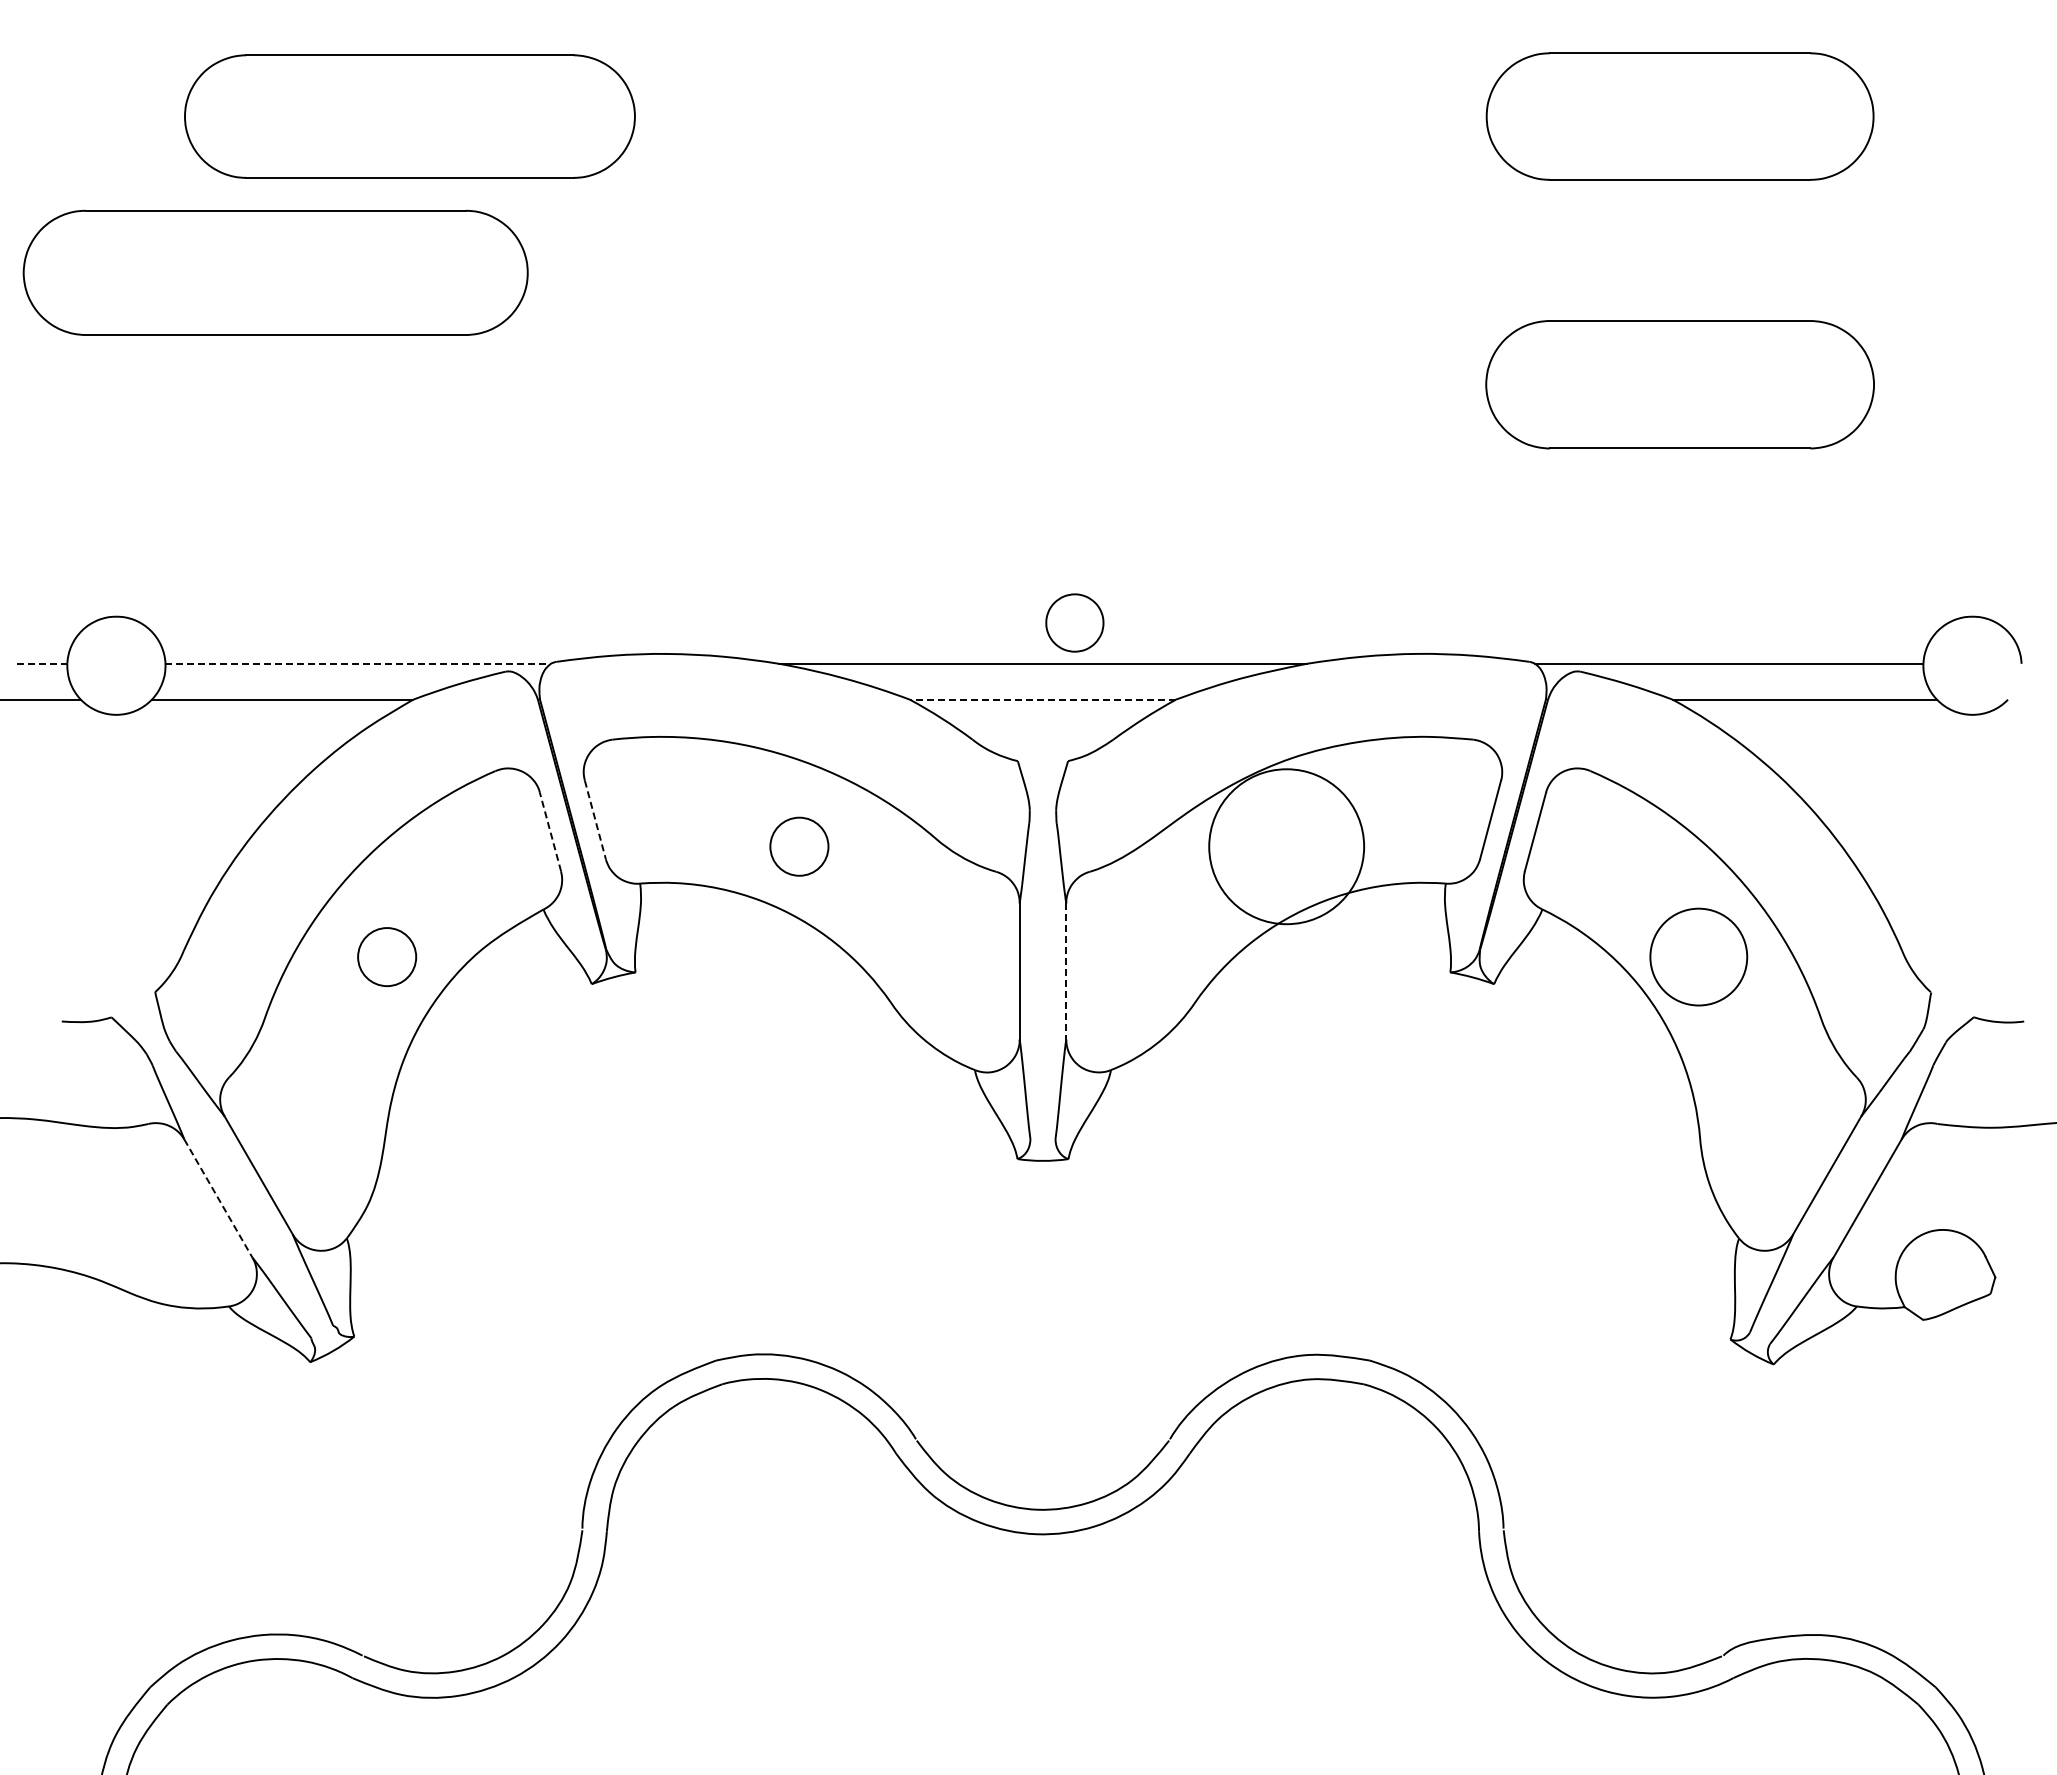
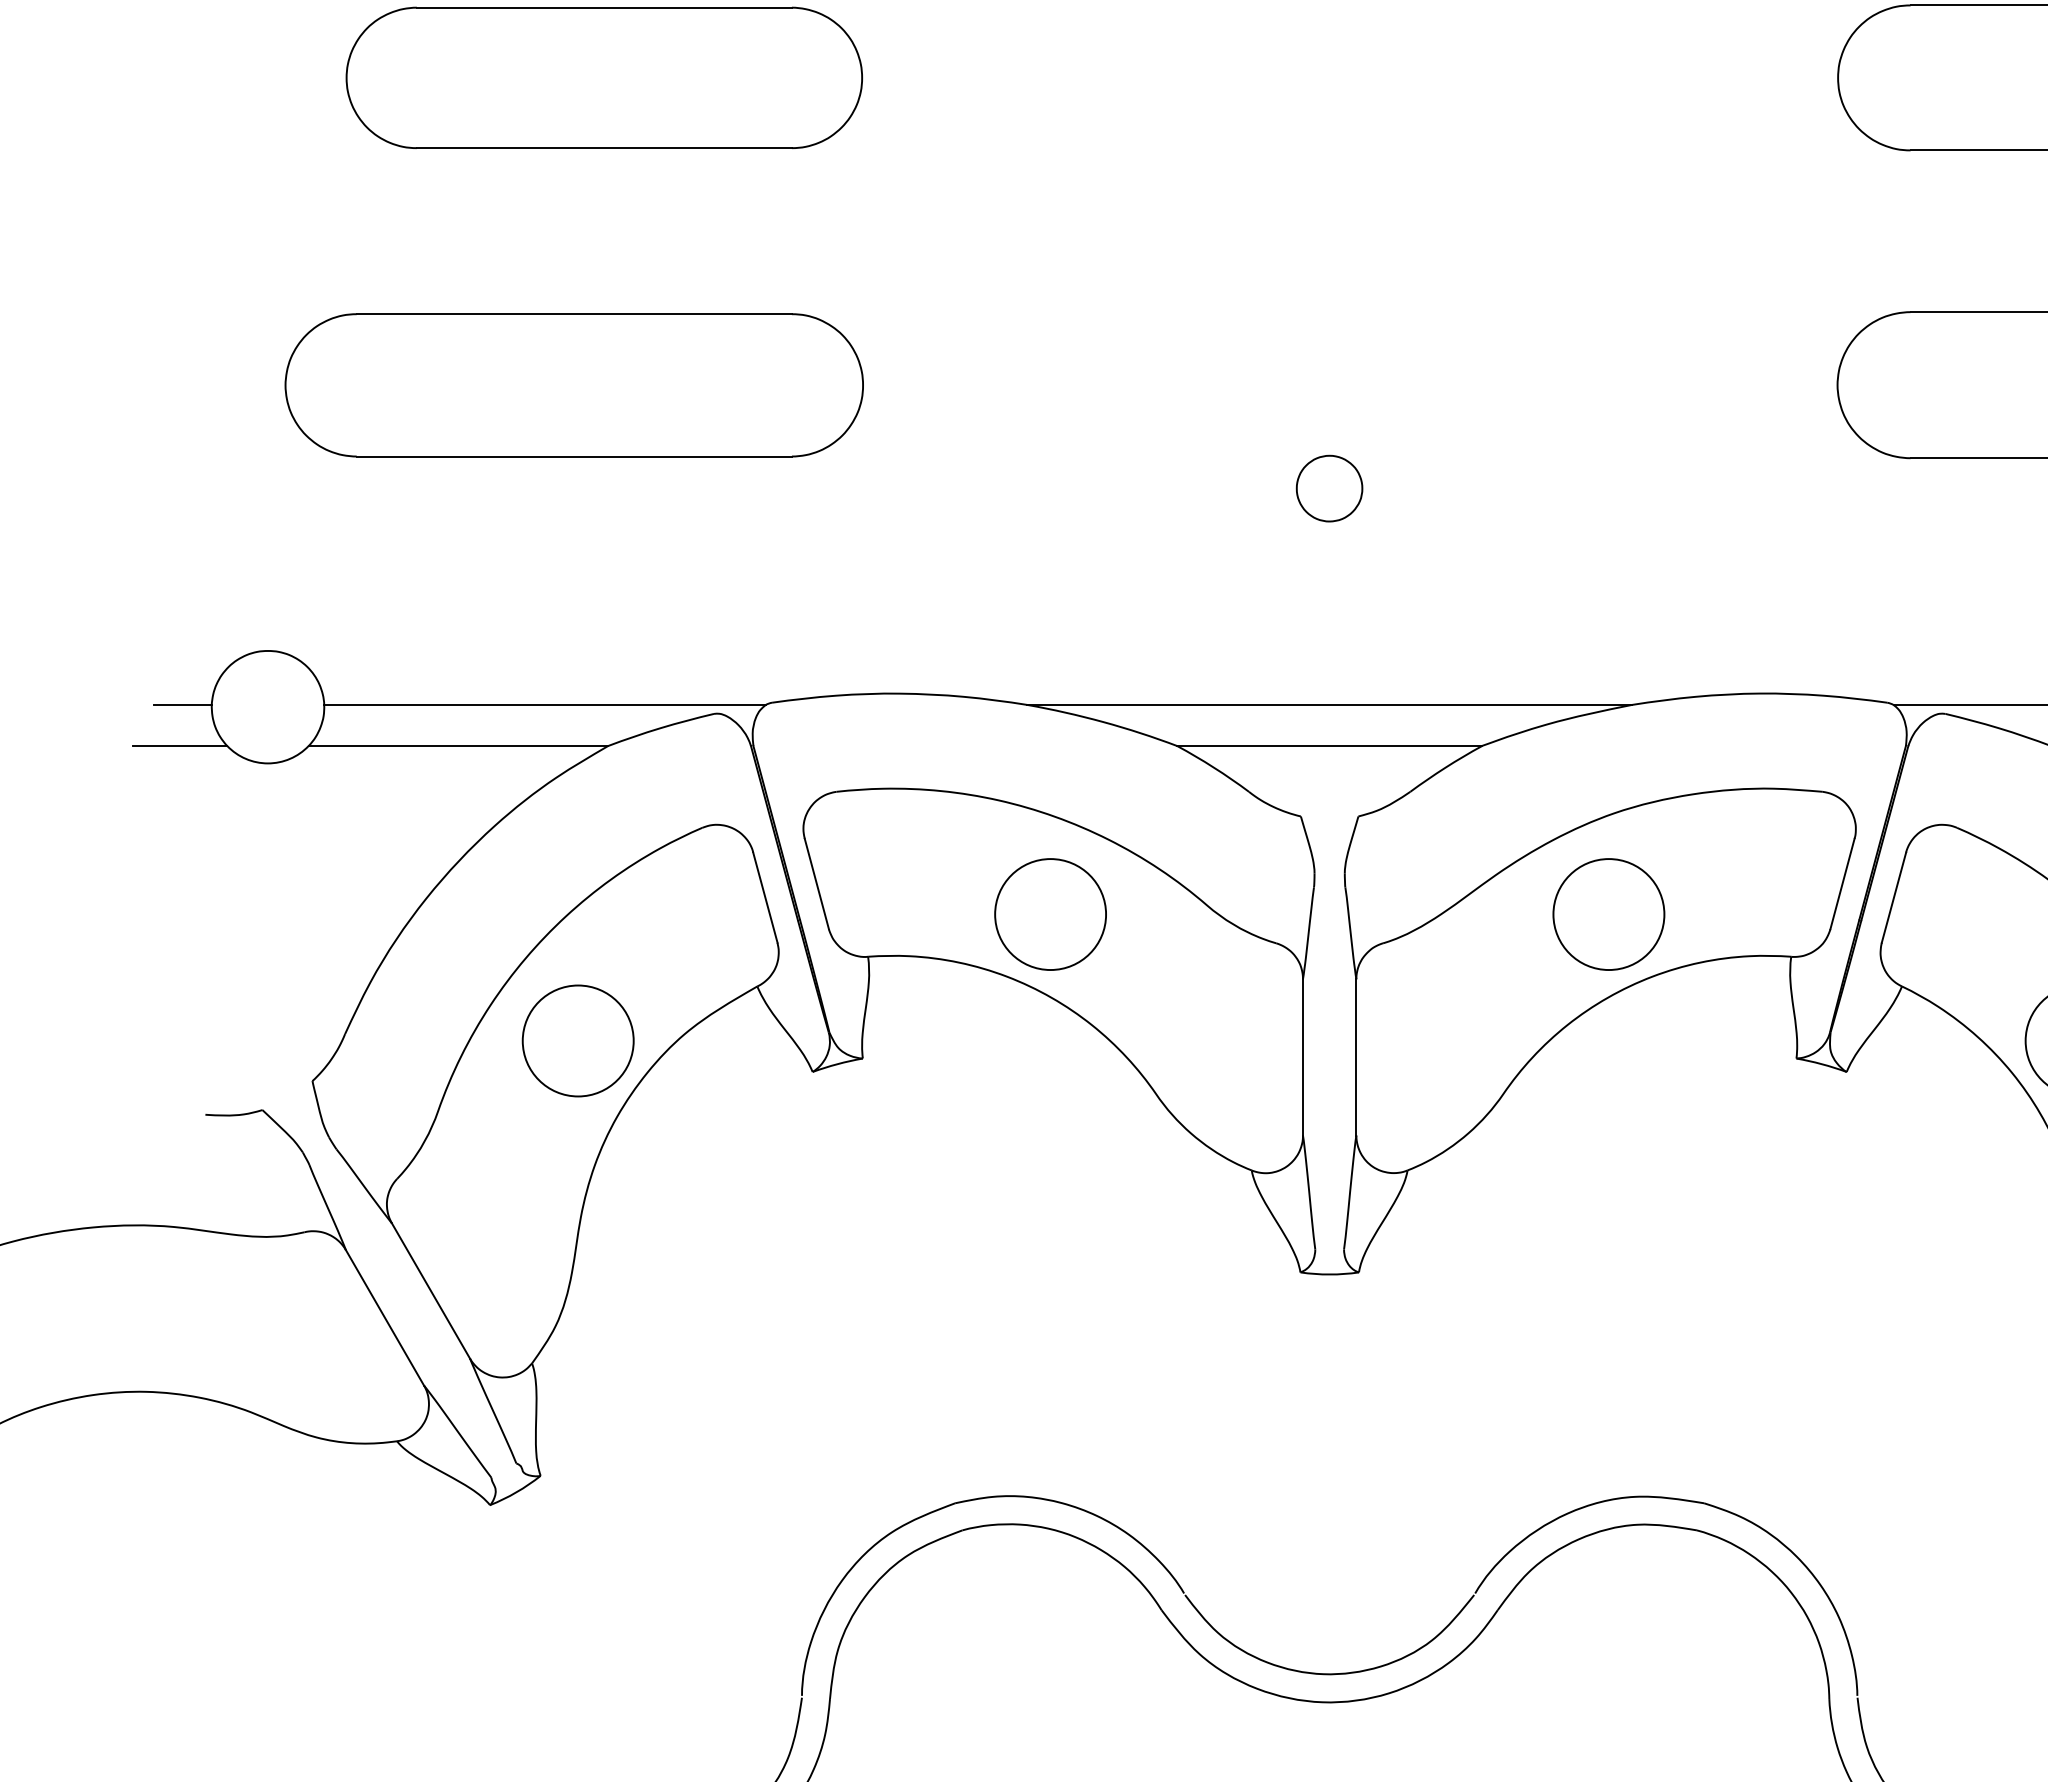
part: (275, 272) -> (574, 384), moved
part: (1074, 622) -> (1329, 488), moved
line: (42, 663) -> (183, 704), dashed -> solid
line: (358, 663) -> (545, 704), dashed -> solid
line: (1042, 699) -> (1329, 745), dashed -> solid
line: (595, 820) -> (816, 884), dashed -> solid
line: (550, 832) -> (765, 898), dashed -> solid
circle: (799, 846) -> (1050, 914), size x1.67
circle: (1286, 846) -> (1608, 914), size x0.62
circle: (386, 956) -> (577, 1040), size x1.67
line: (1066, 971) -> (1356, 1057), dashed -> solid
line: (218, 1199) -> (384, 1318), dashed -> solid

